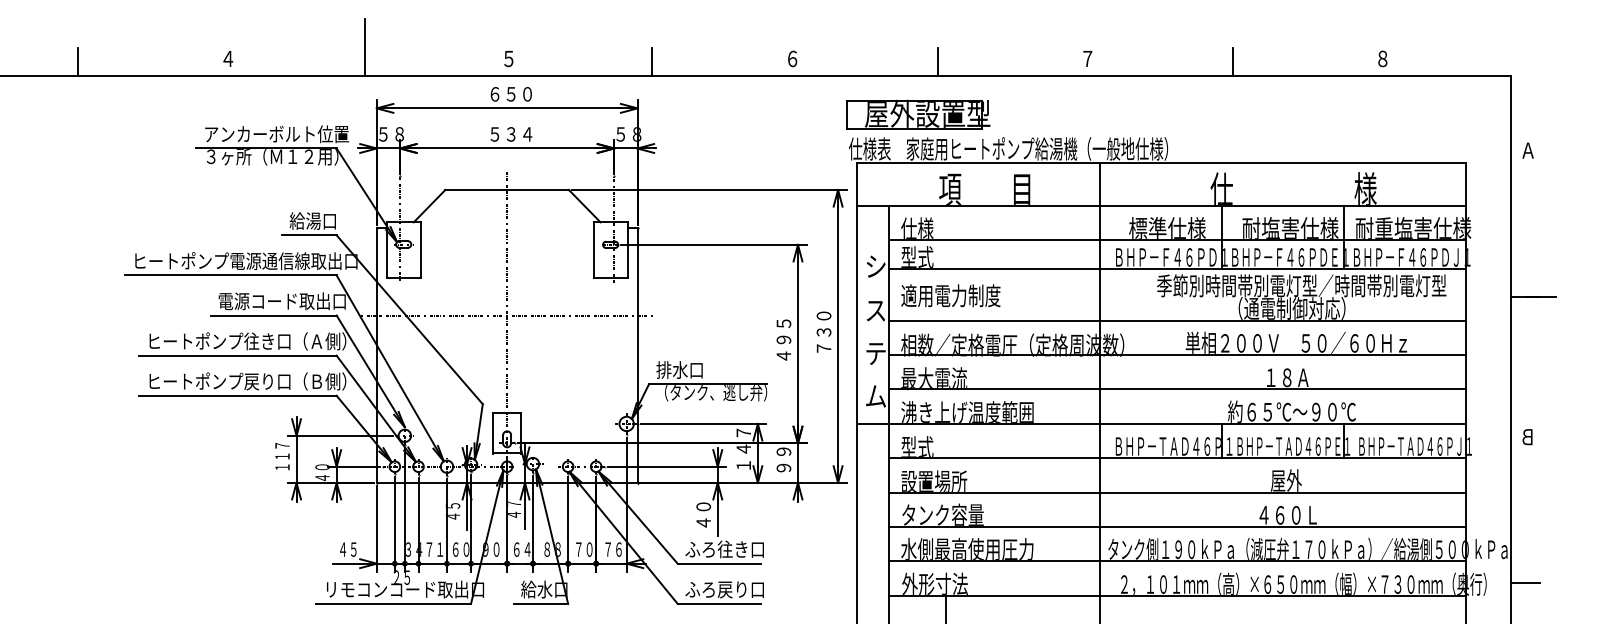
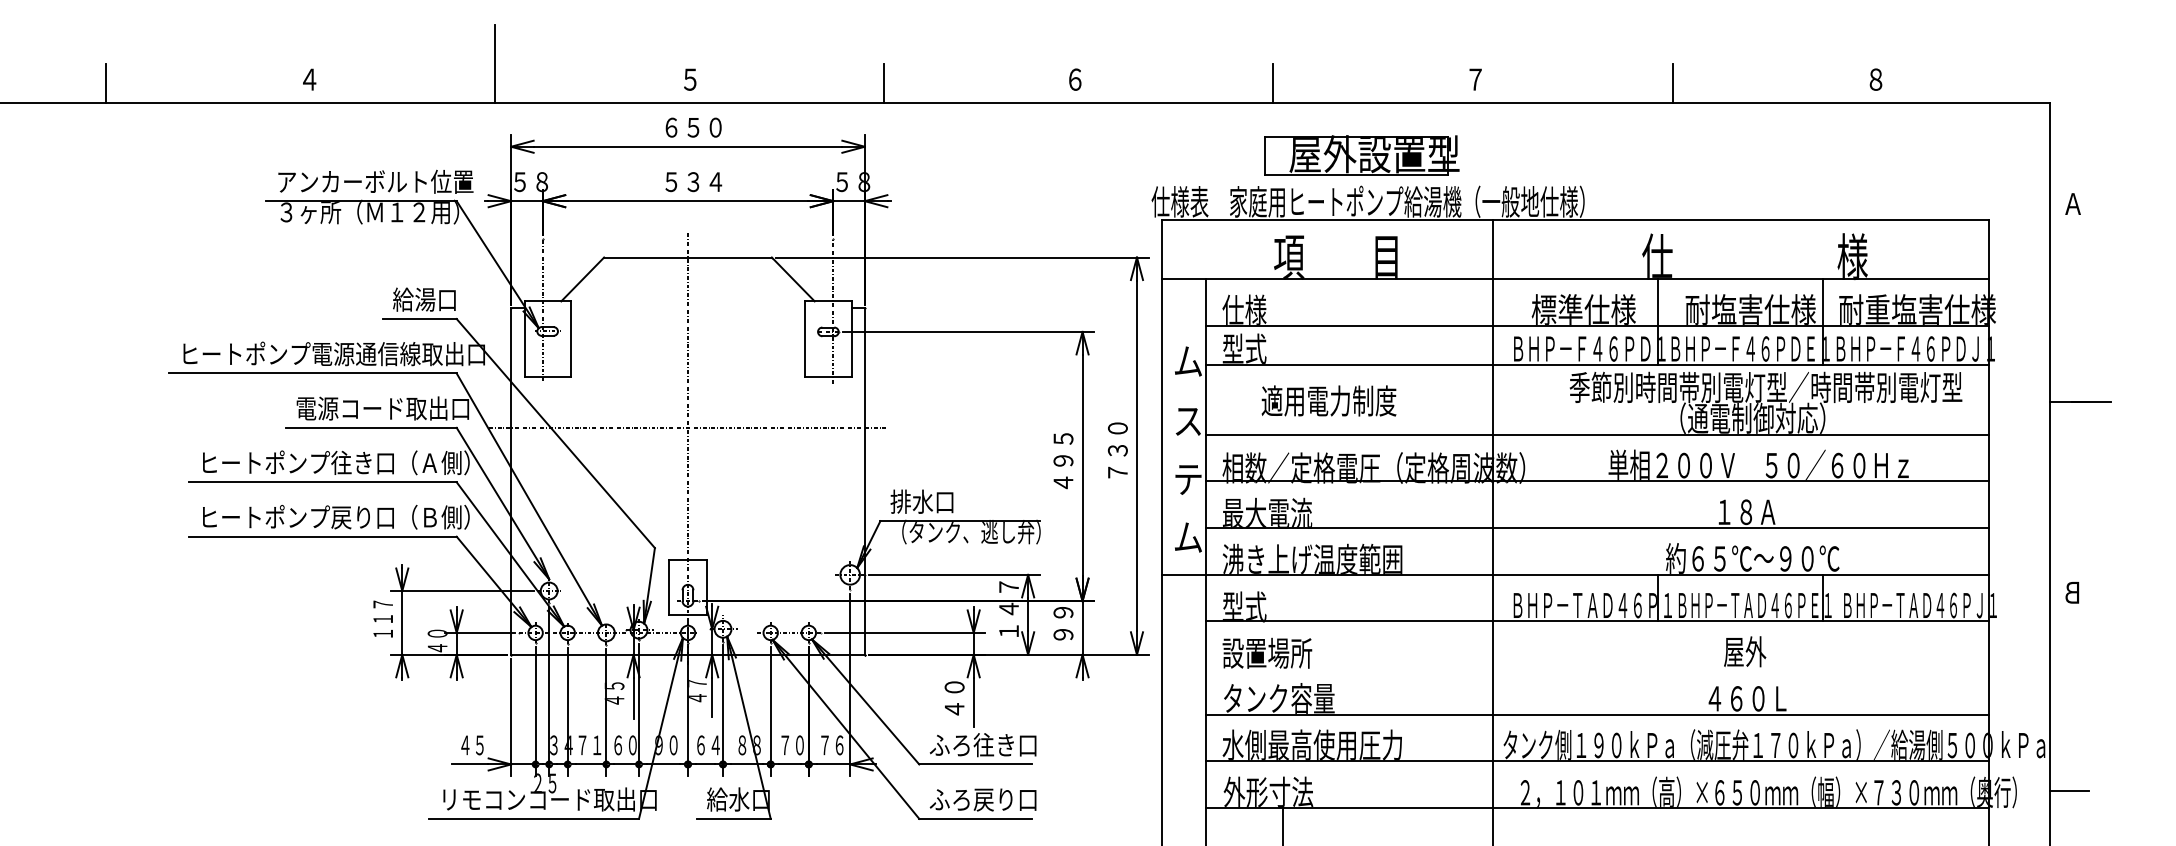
part: (918, 114) -> (1361, 155), moved
text: (876, 266) -> (1188, 361), シ -> ム
text: (950, 295) -> (1328, 400), moved
line: (1176, 492) -> (1596, 668), removed

